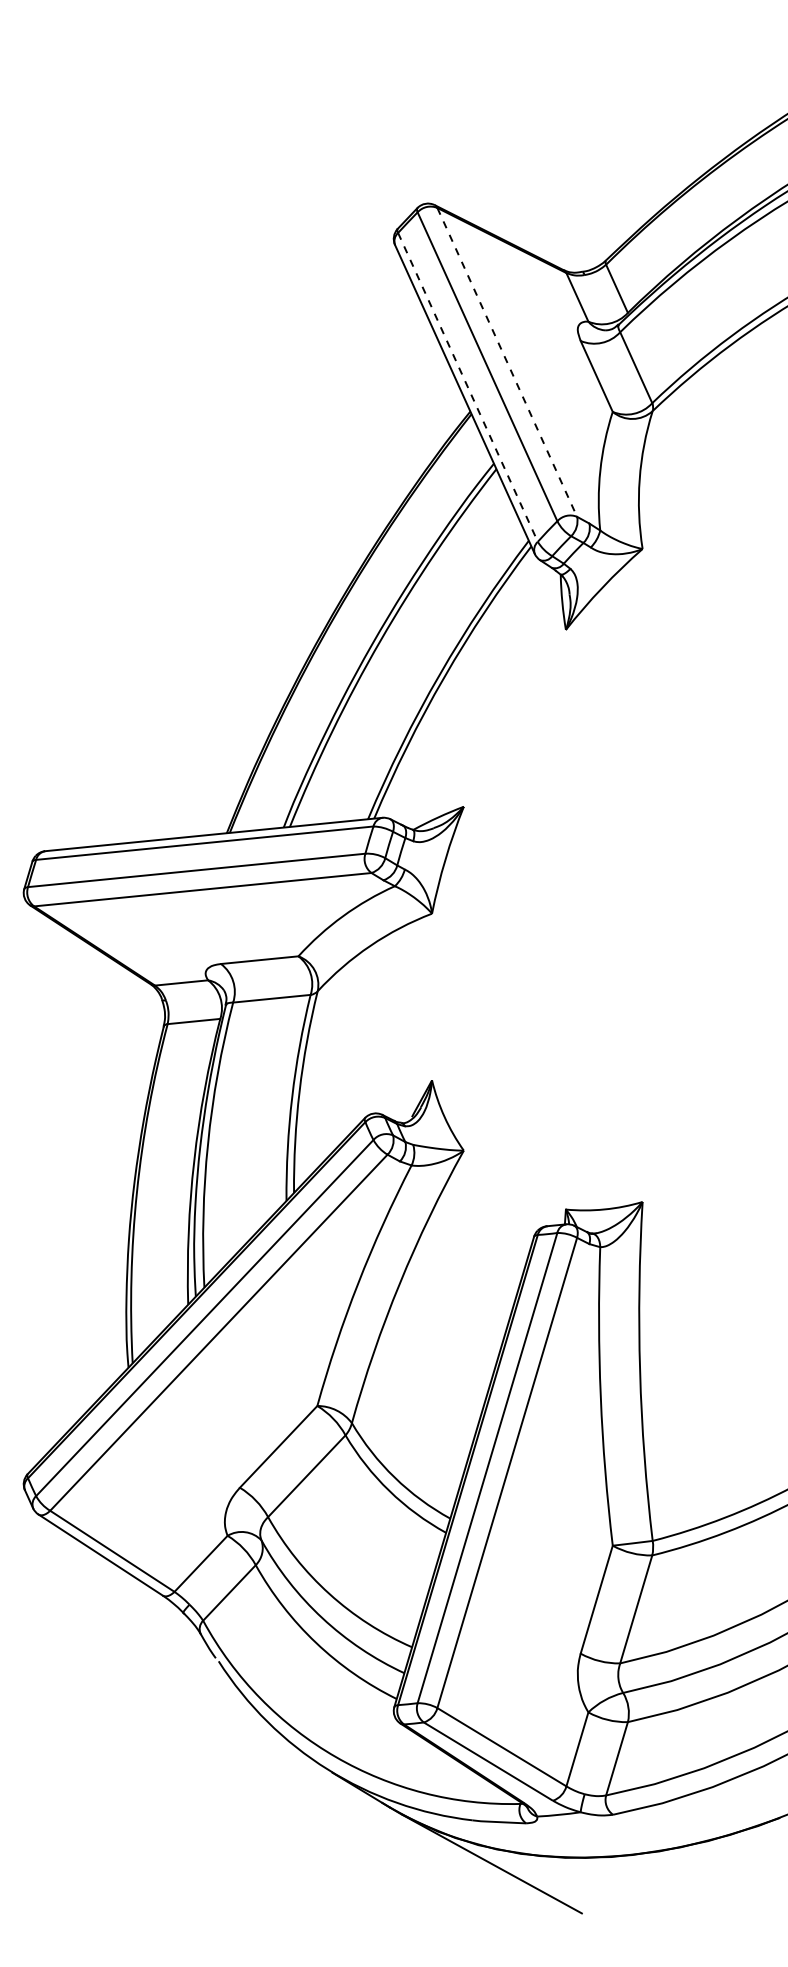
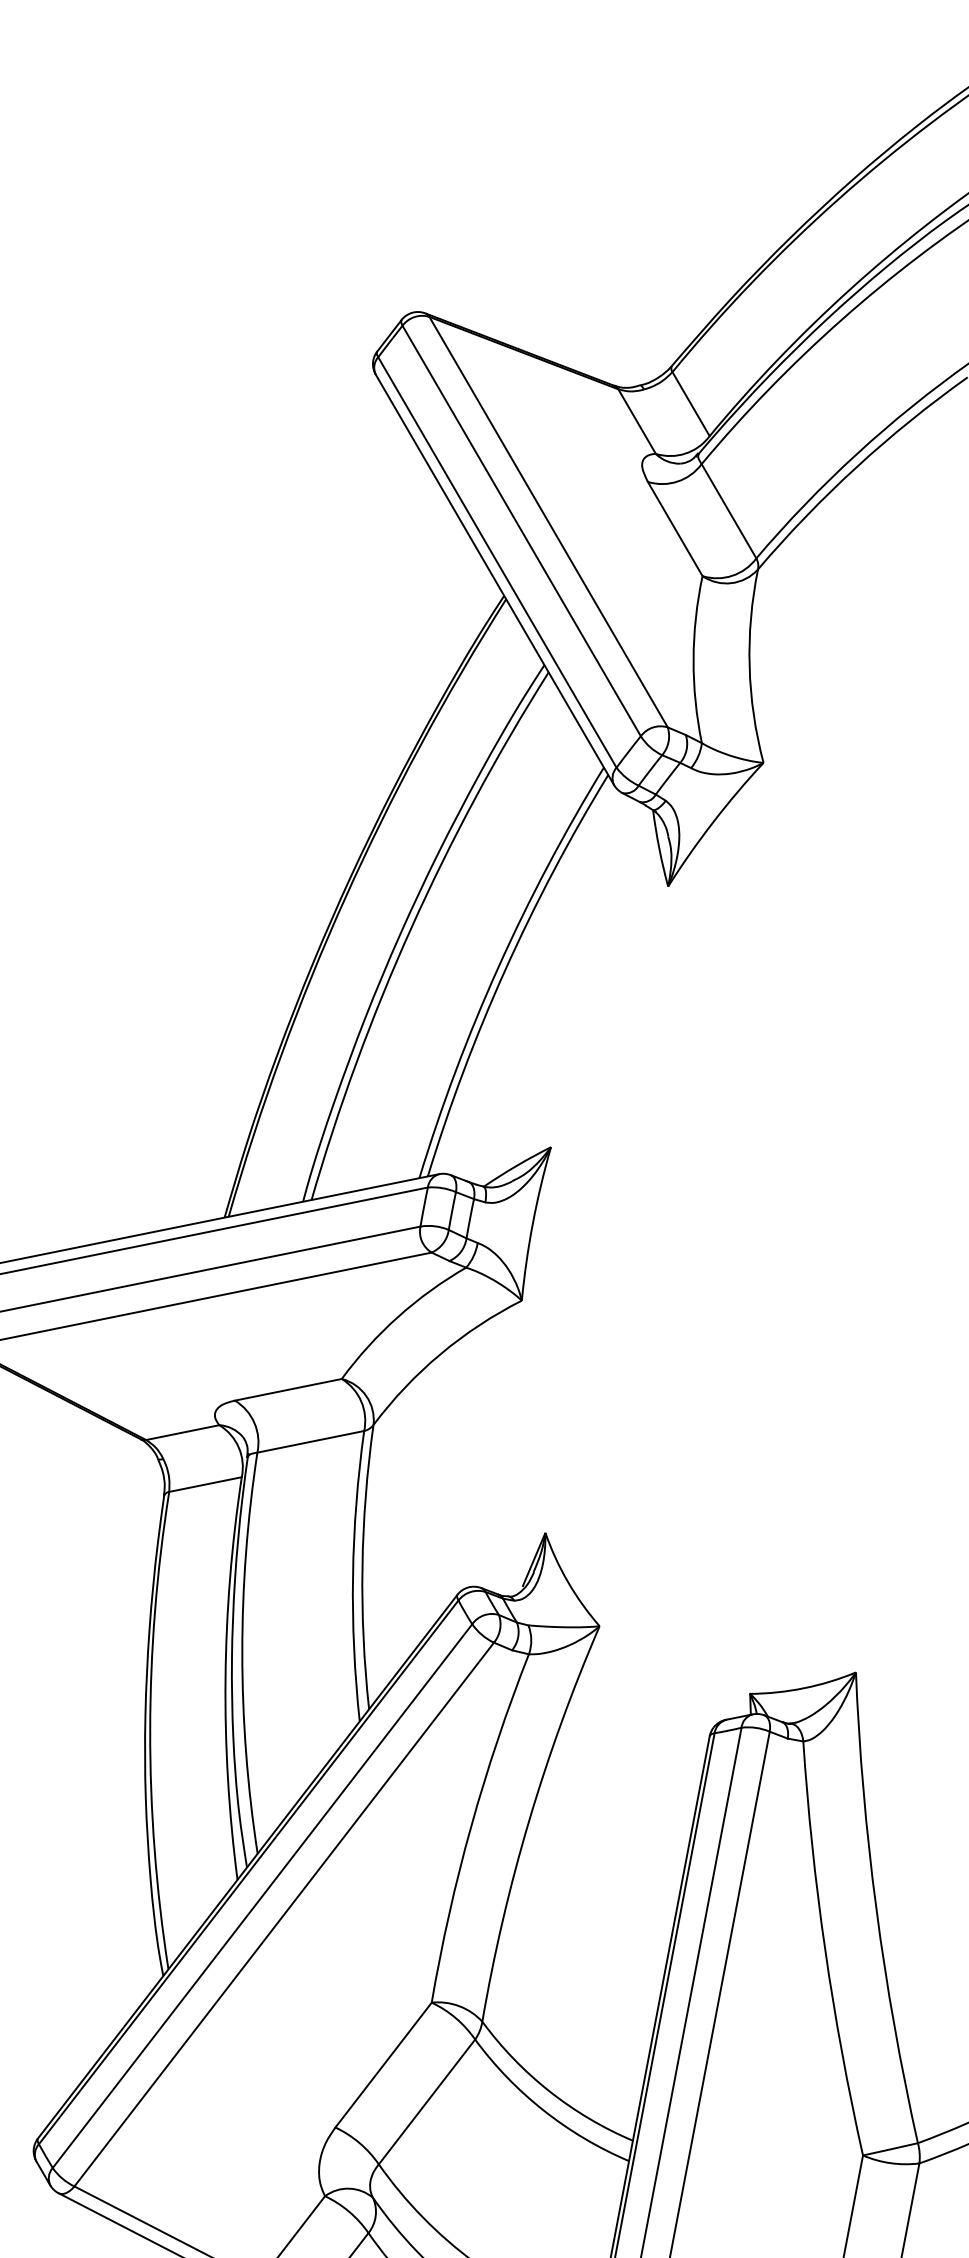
line: (507, 362) -> (548, 522), dashed -> solid
line: (467, 387) -> (496, 562), dashed -> solid

